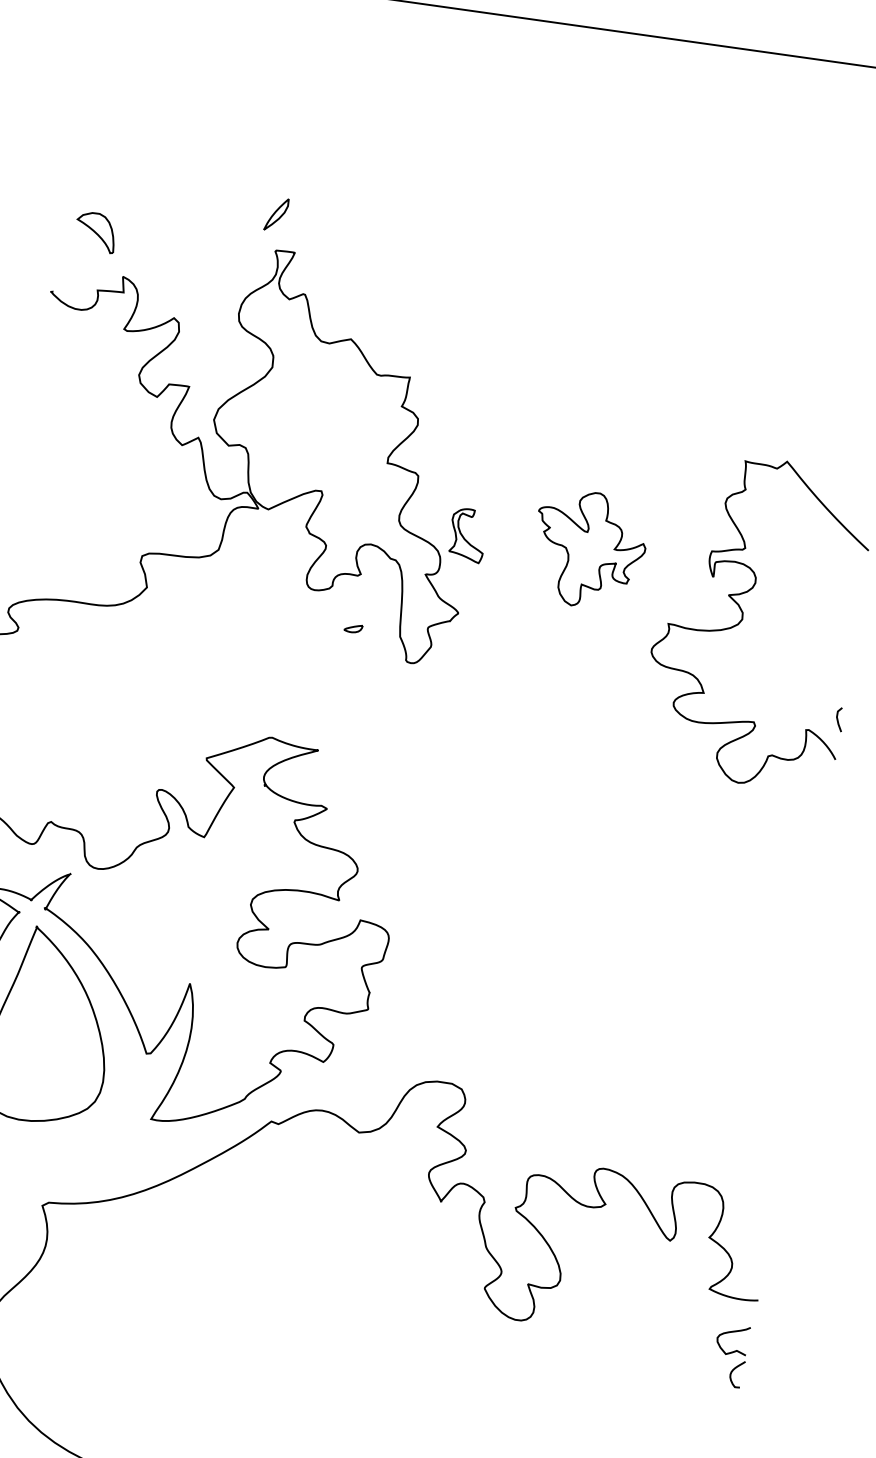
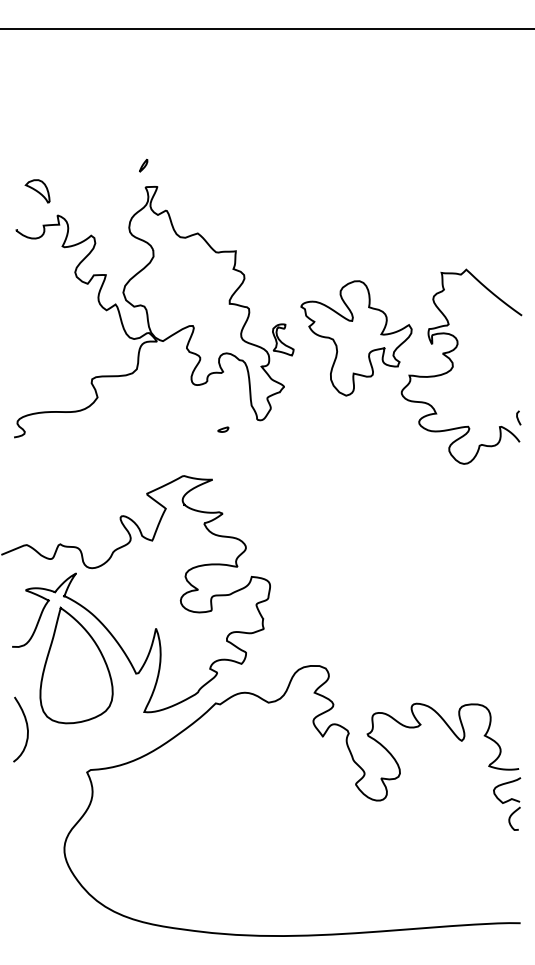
part: (276, 214) -> (143, 165), size x0.62
part: (589, 550) -> (356, 338), size x1.67
part: (353, 628) -> (223, 429), moved
part: (731, 1355) -> (507, 803), size x1.43

